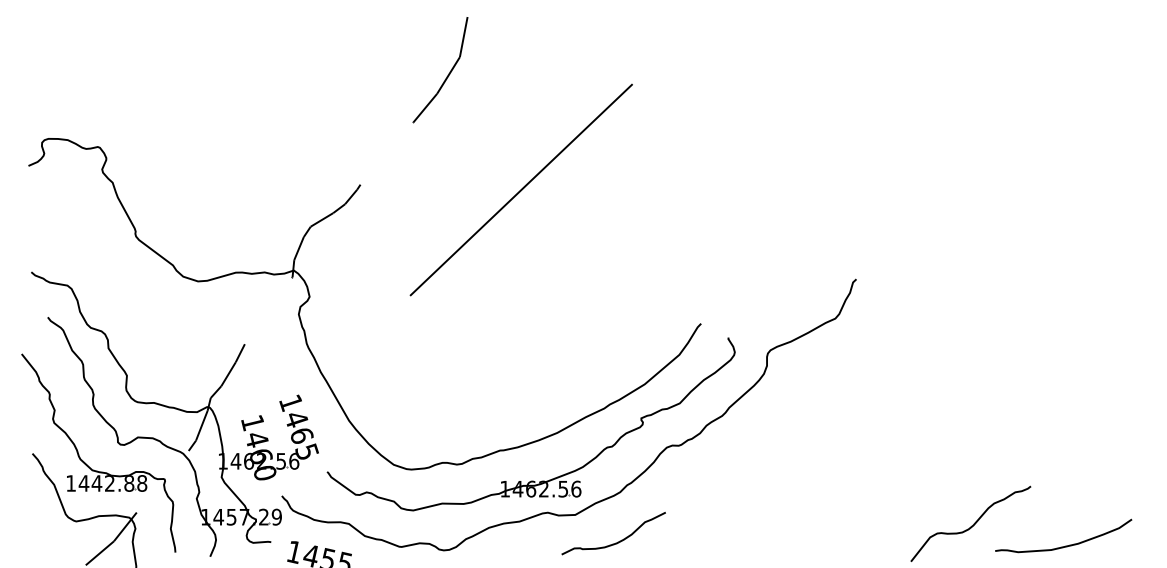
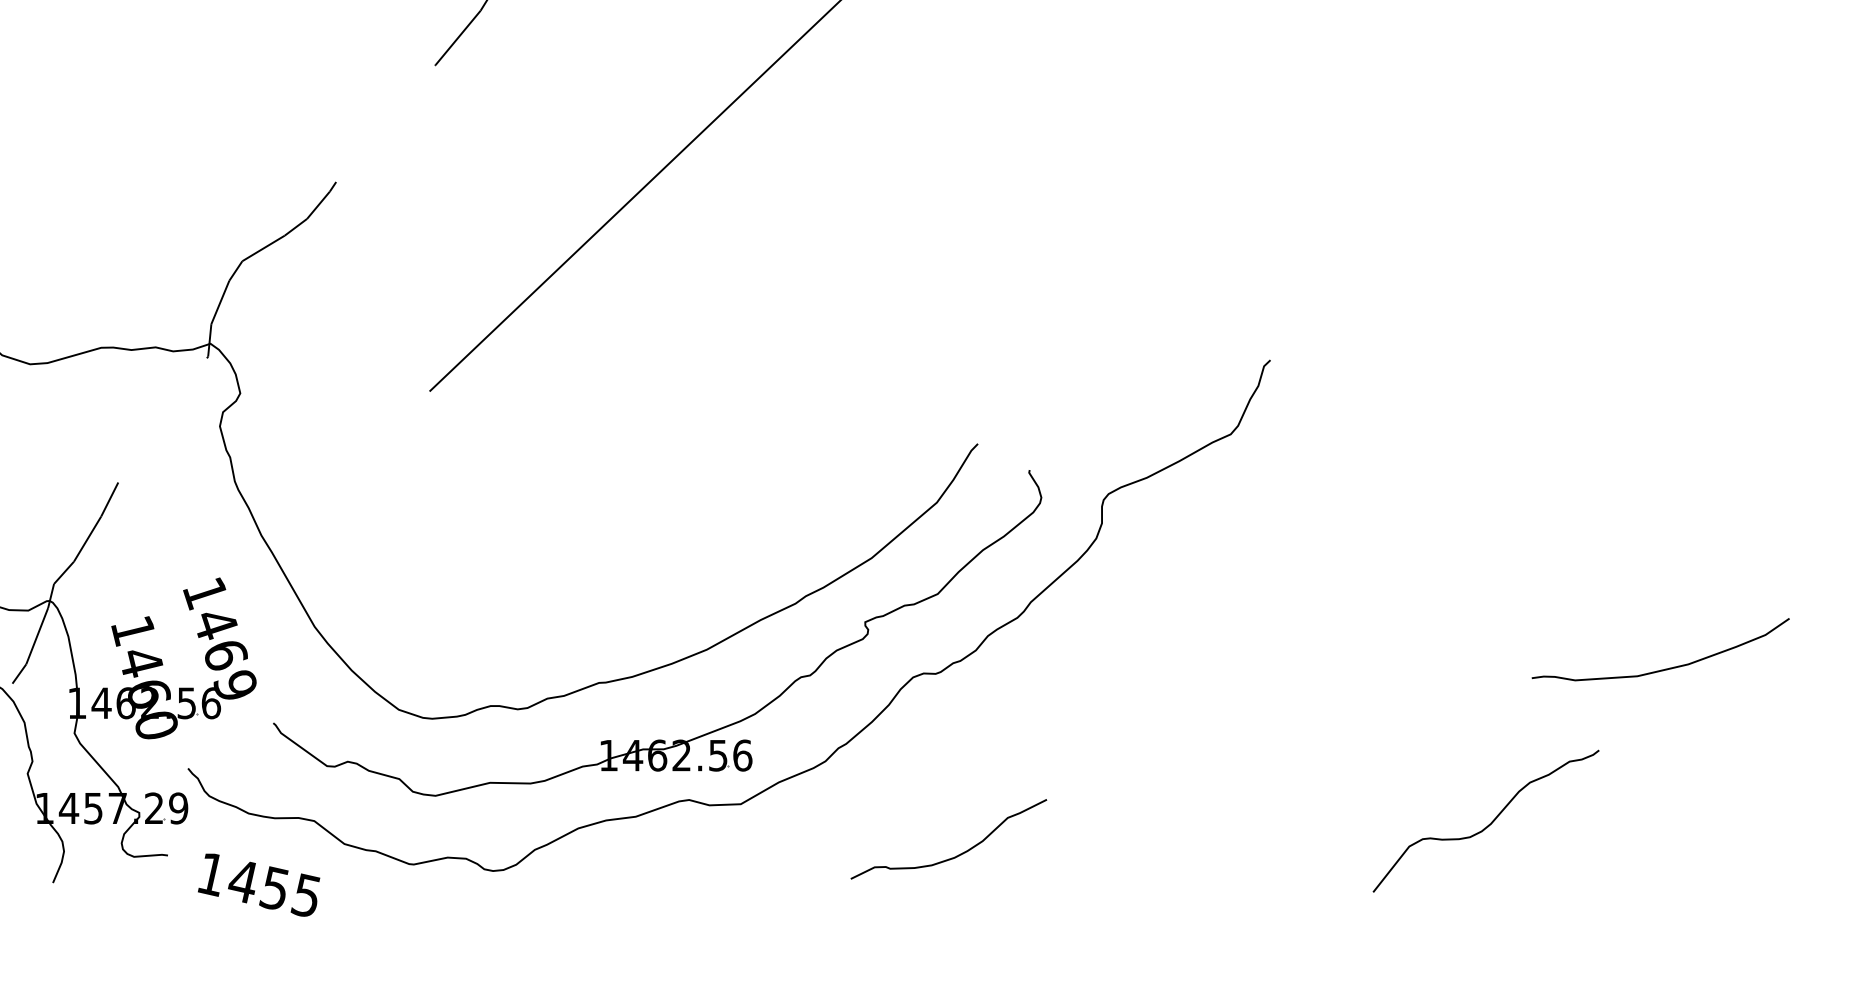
text: (306, 451) -> (234, 684), 1465 -> 1469
curve: (619, 540) -> (959, 852), moved
curve: (1065, 545) -> (1664, 667), moved

